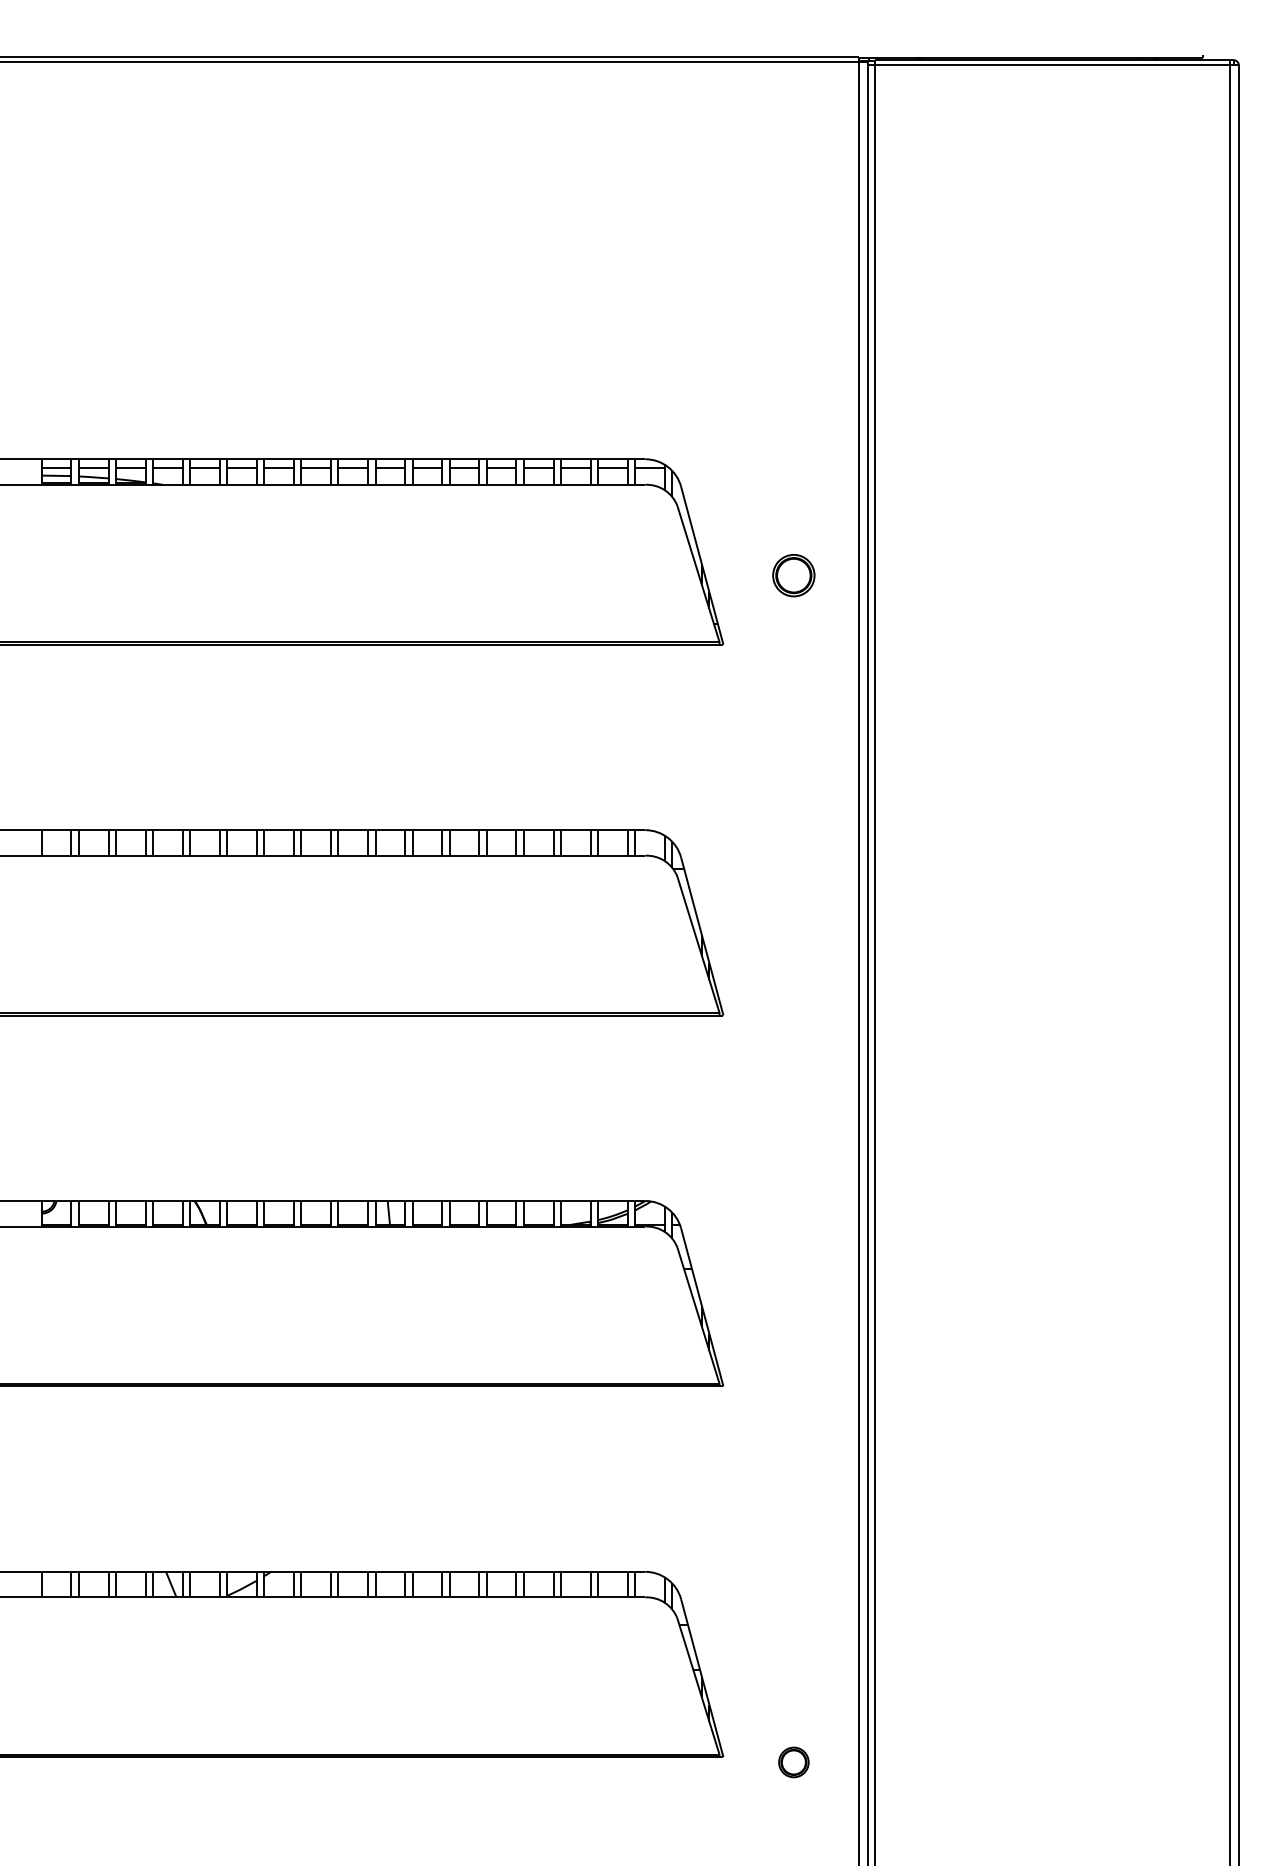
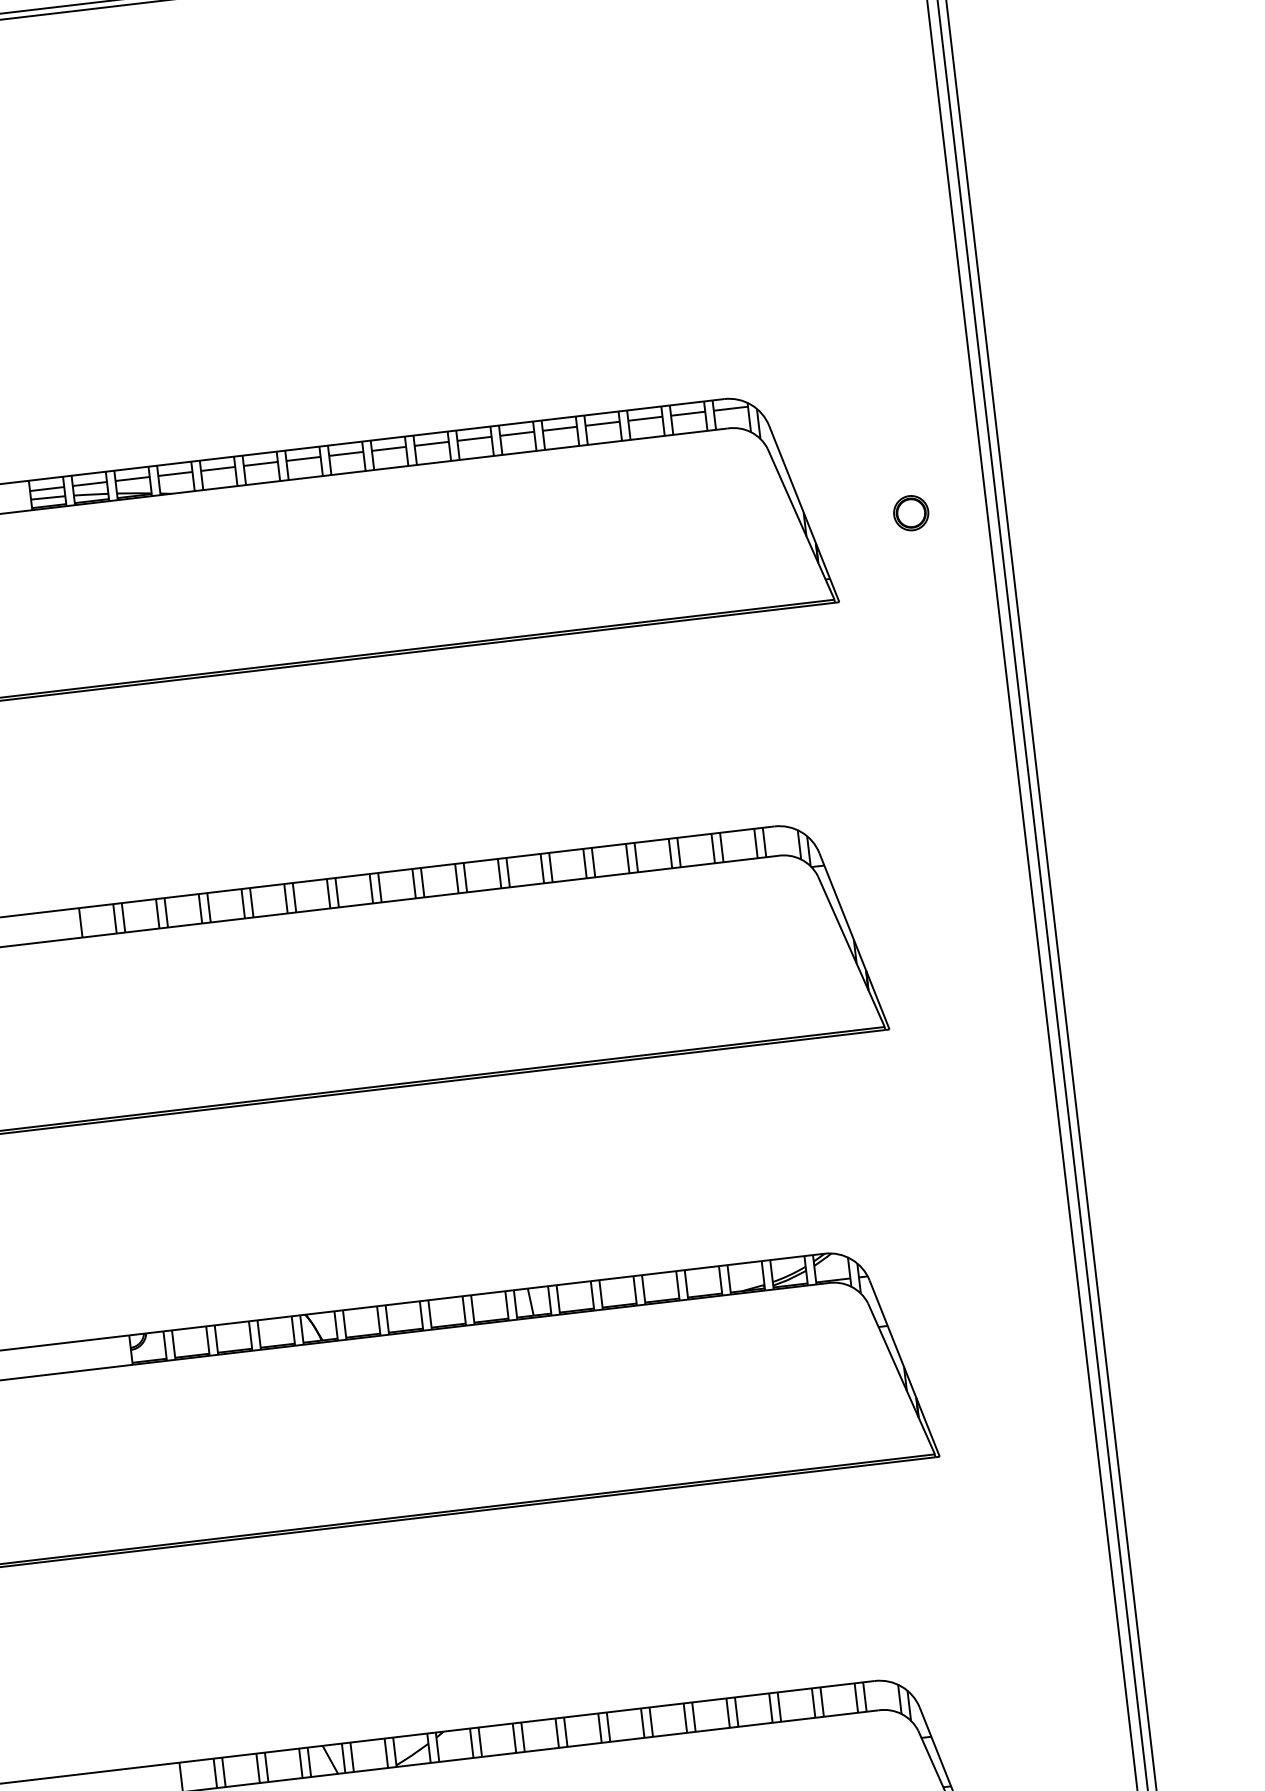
part: (793, 575) -> (910, 512), size x0.71

